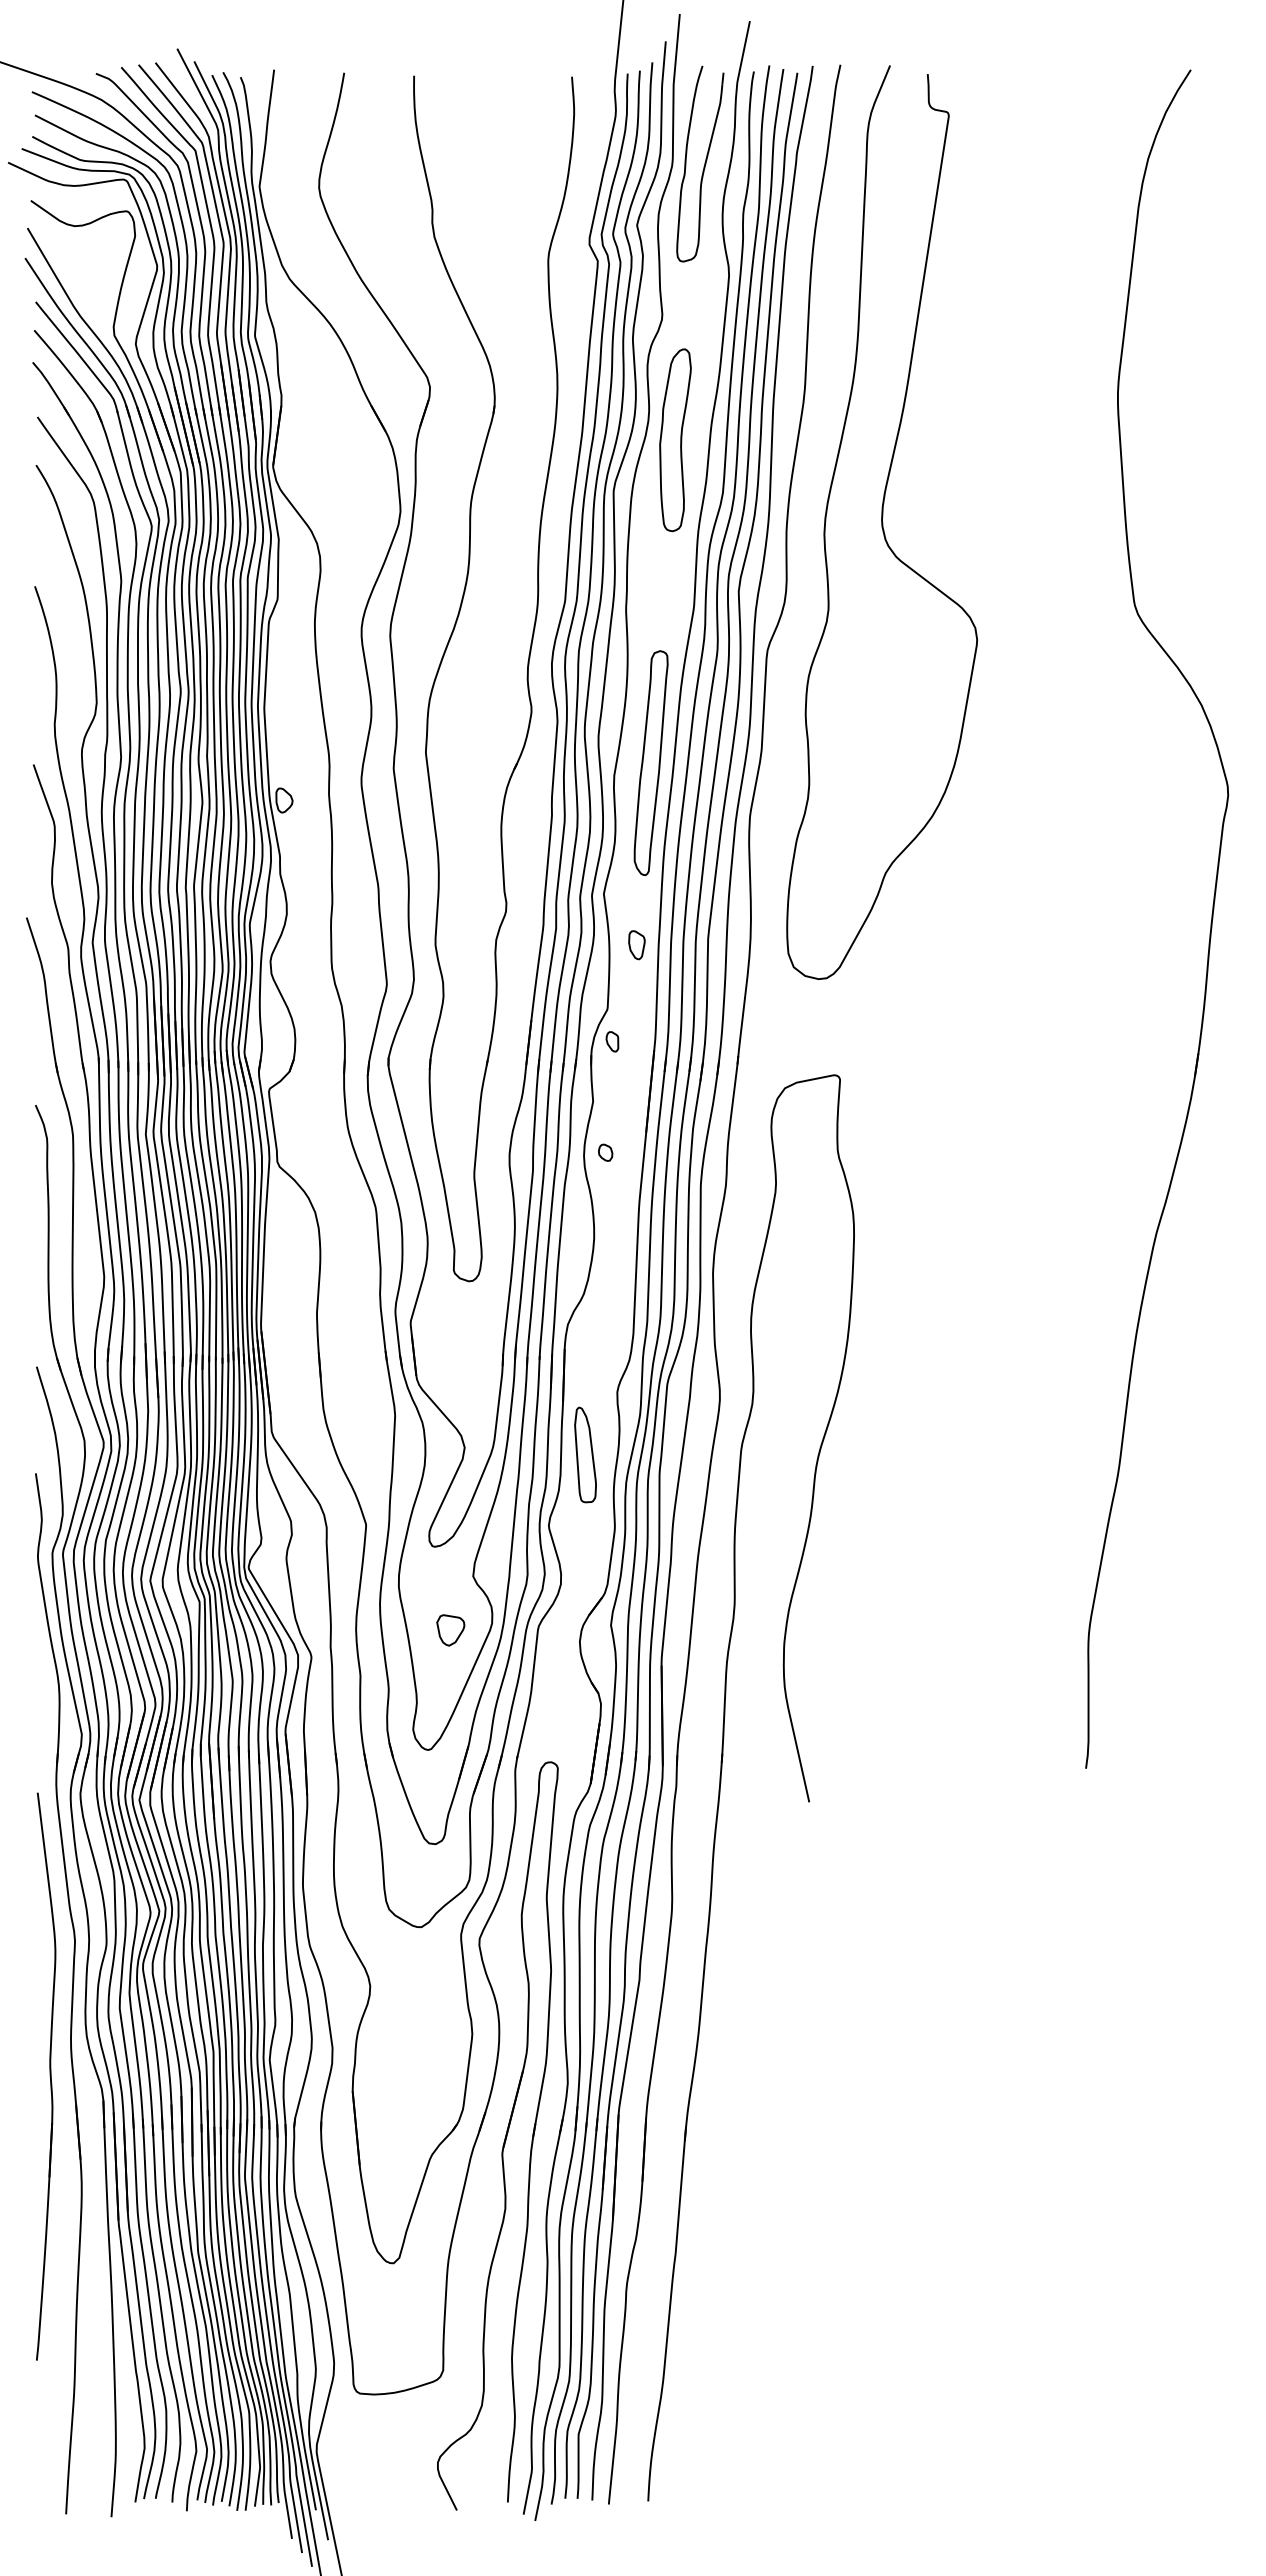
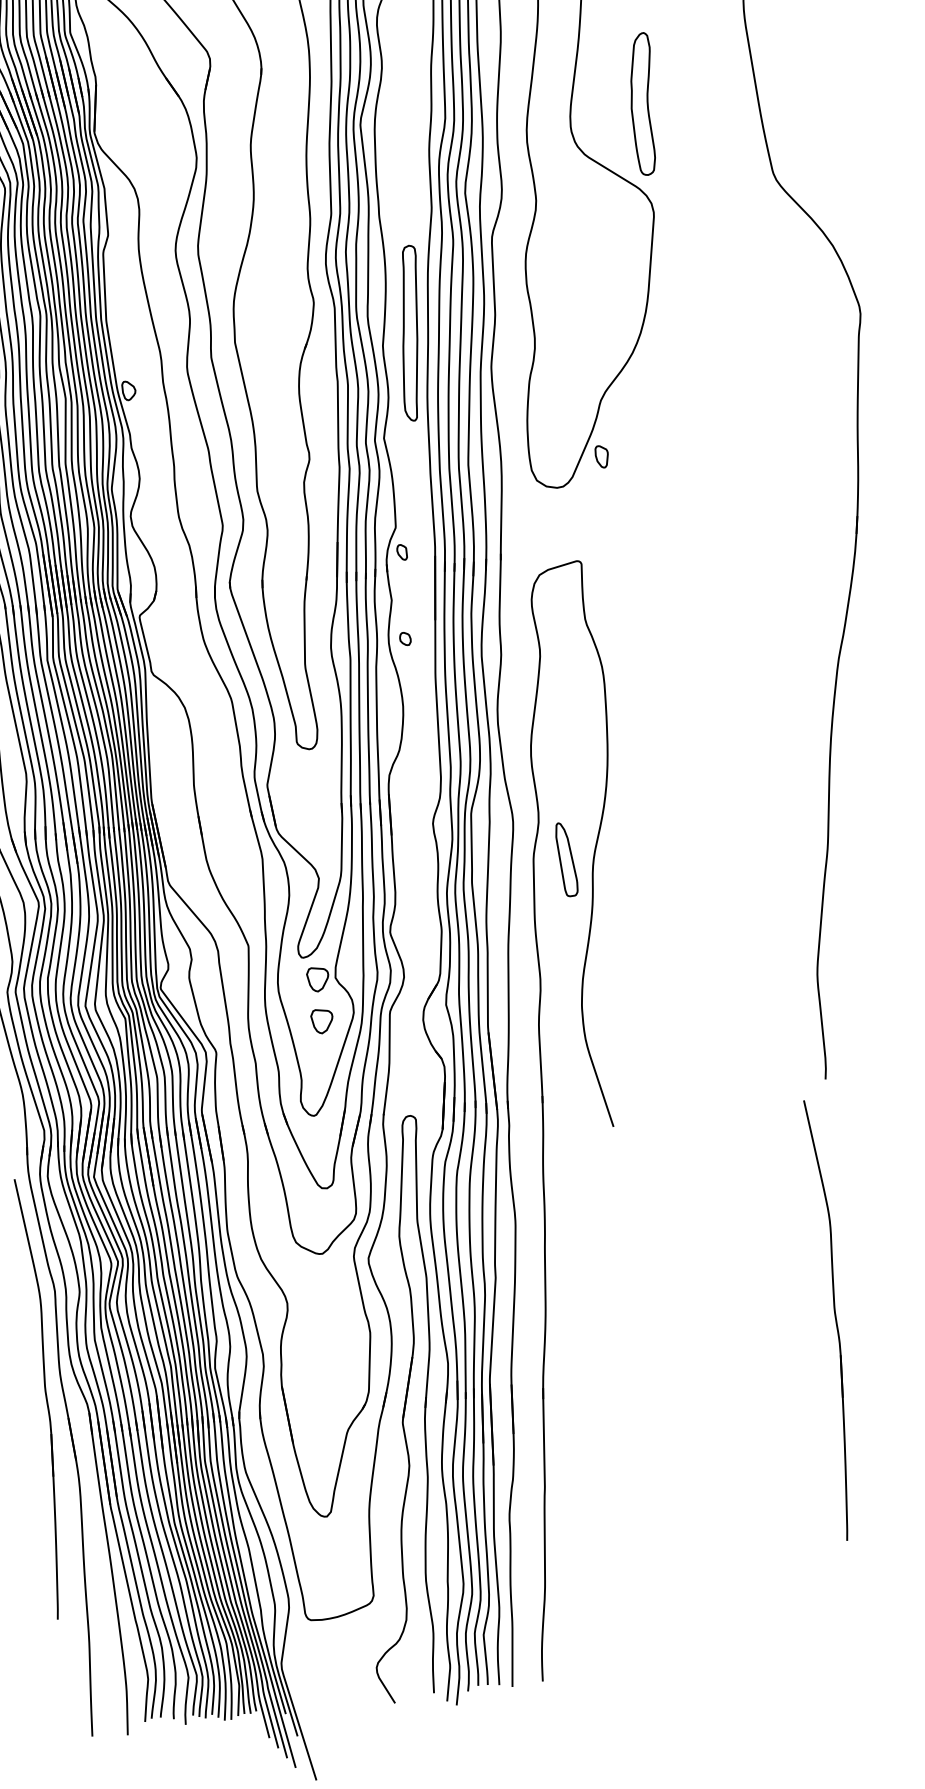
part: (675, 440) -> (643, 104), moved
part: (636, 945) -> (601, 457), moved
part: (585, 1454) -> (566, 859), moved
part: (450, 1576) -> (317, 979), added
part: (1064, 2076) -> (832, 1319), added

